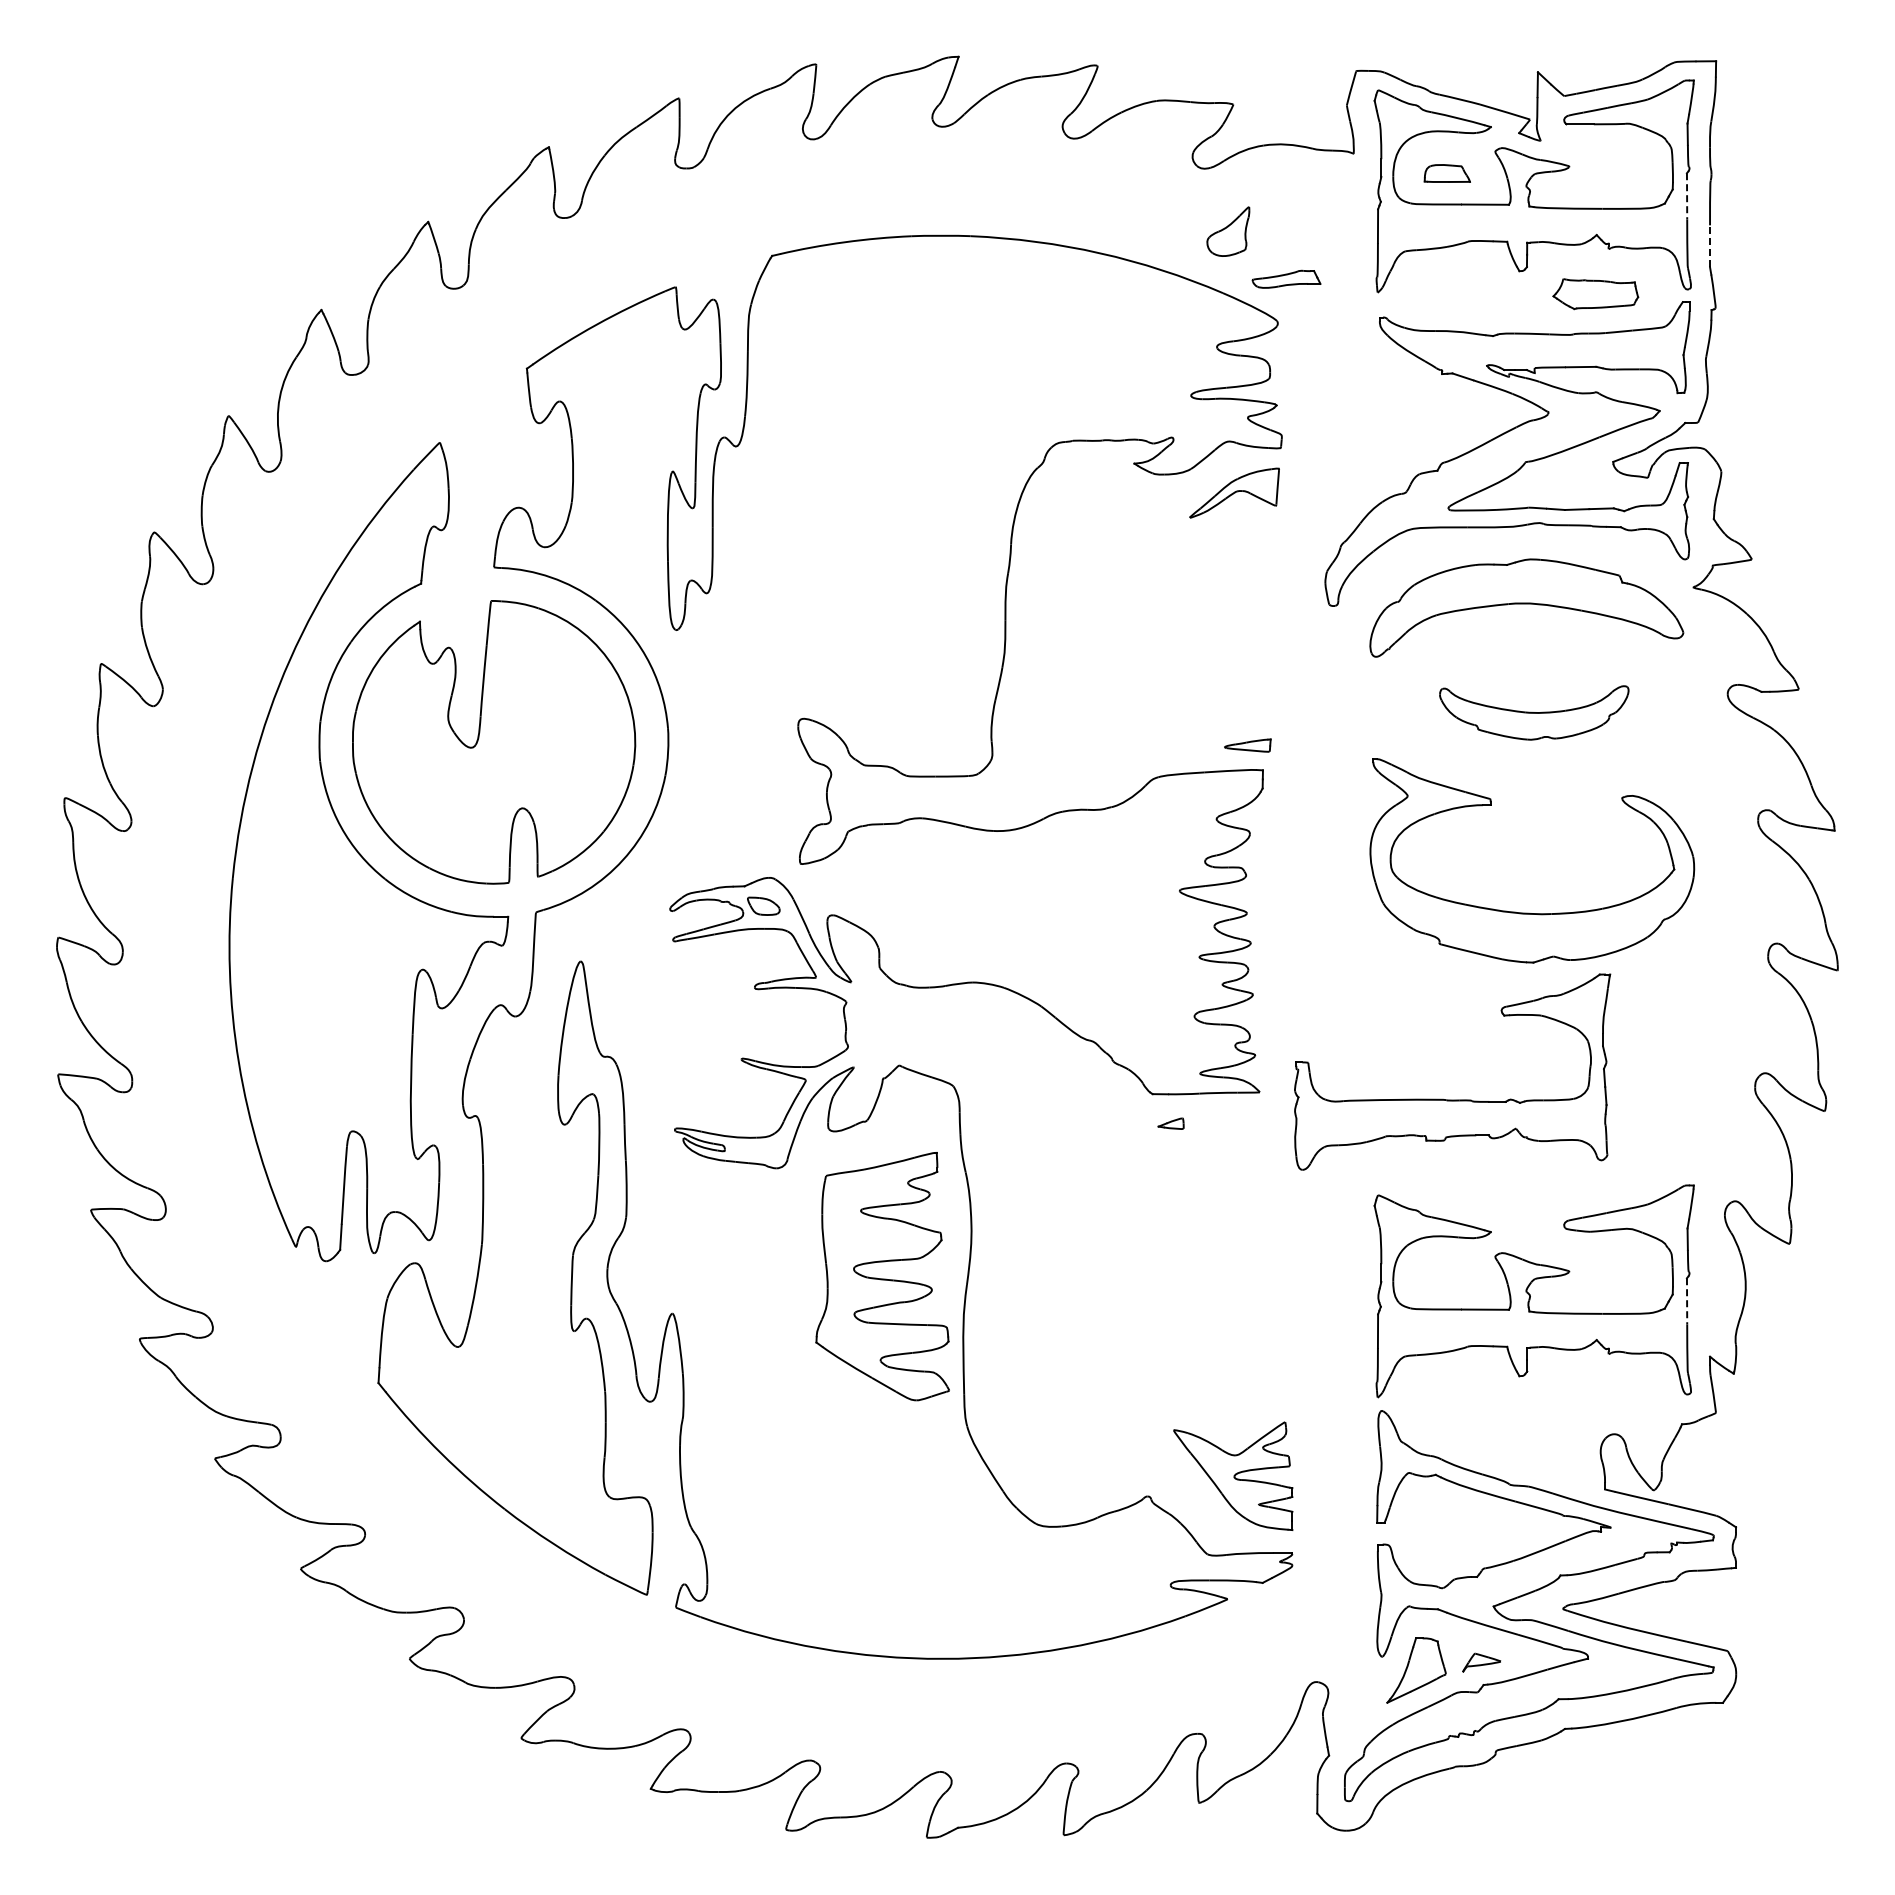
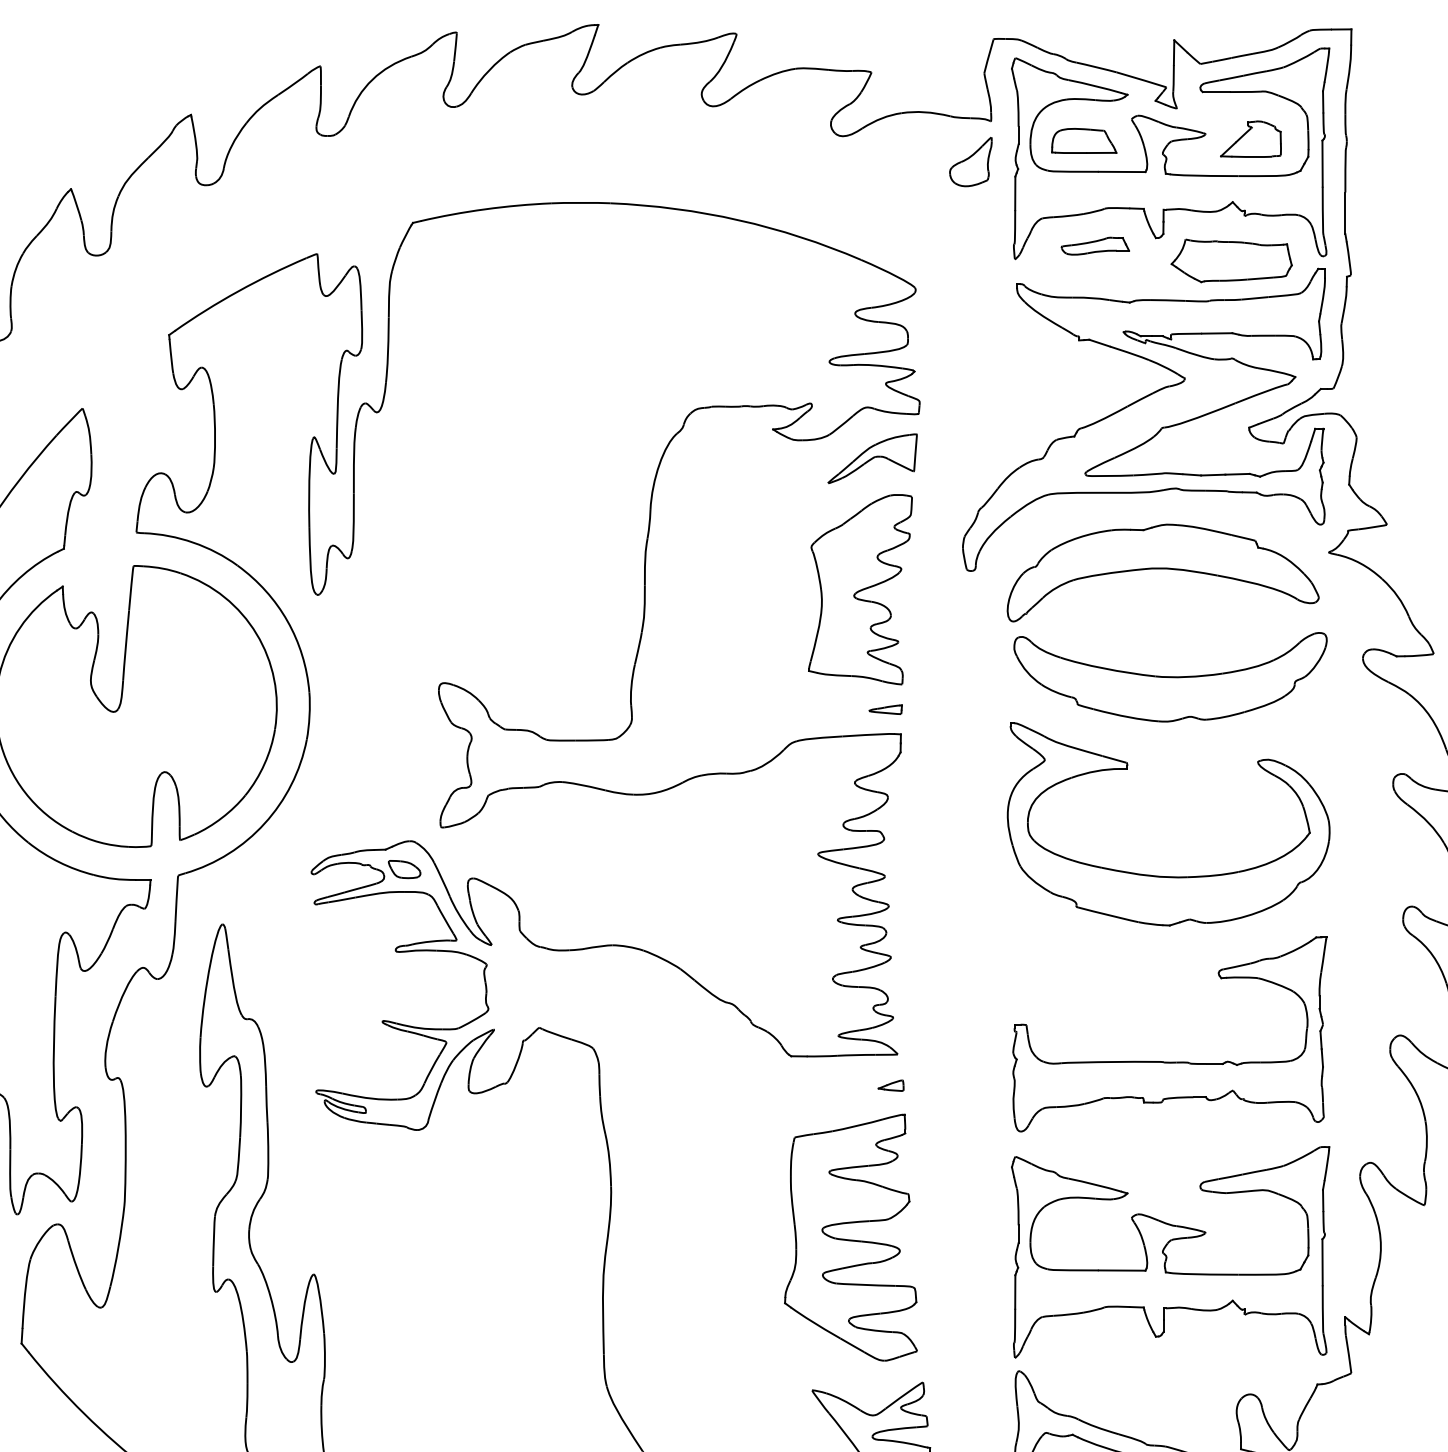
part: (1615, 171) -> (1251, 138), added
part: (1447, 173) -> (1084, 140), size x1.43
line: (1687, 196) -> (1322, 163), dashed -> solid
part: (1228, 231) -> (971, 161), moved
line: (1710, 246) -> (1345, 213), dashed -> solid
part: (1286, 278) -> (1095, 245), moved
part: (1595, 293) -> (1231, 260), size x1.43
part: (1221, 624) -> (859, 589), added
part: (1534, 712) -> (1170, 676), size x1.67
part: (1247, 745) -> (885, 709), size x0.71
part: (1452, 1099) -> (1169, 1061), moved
part: (1170, 1123) -> (890, 1085), moved
part: (882, 1276) -> (850, 1237), moved
line: (1687, 1301) -> (1322, 1262), dashed -> solid

